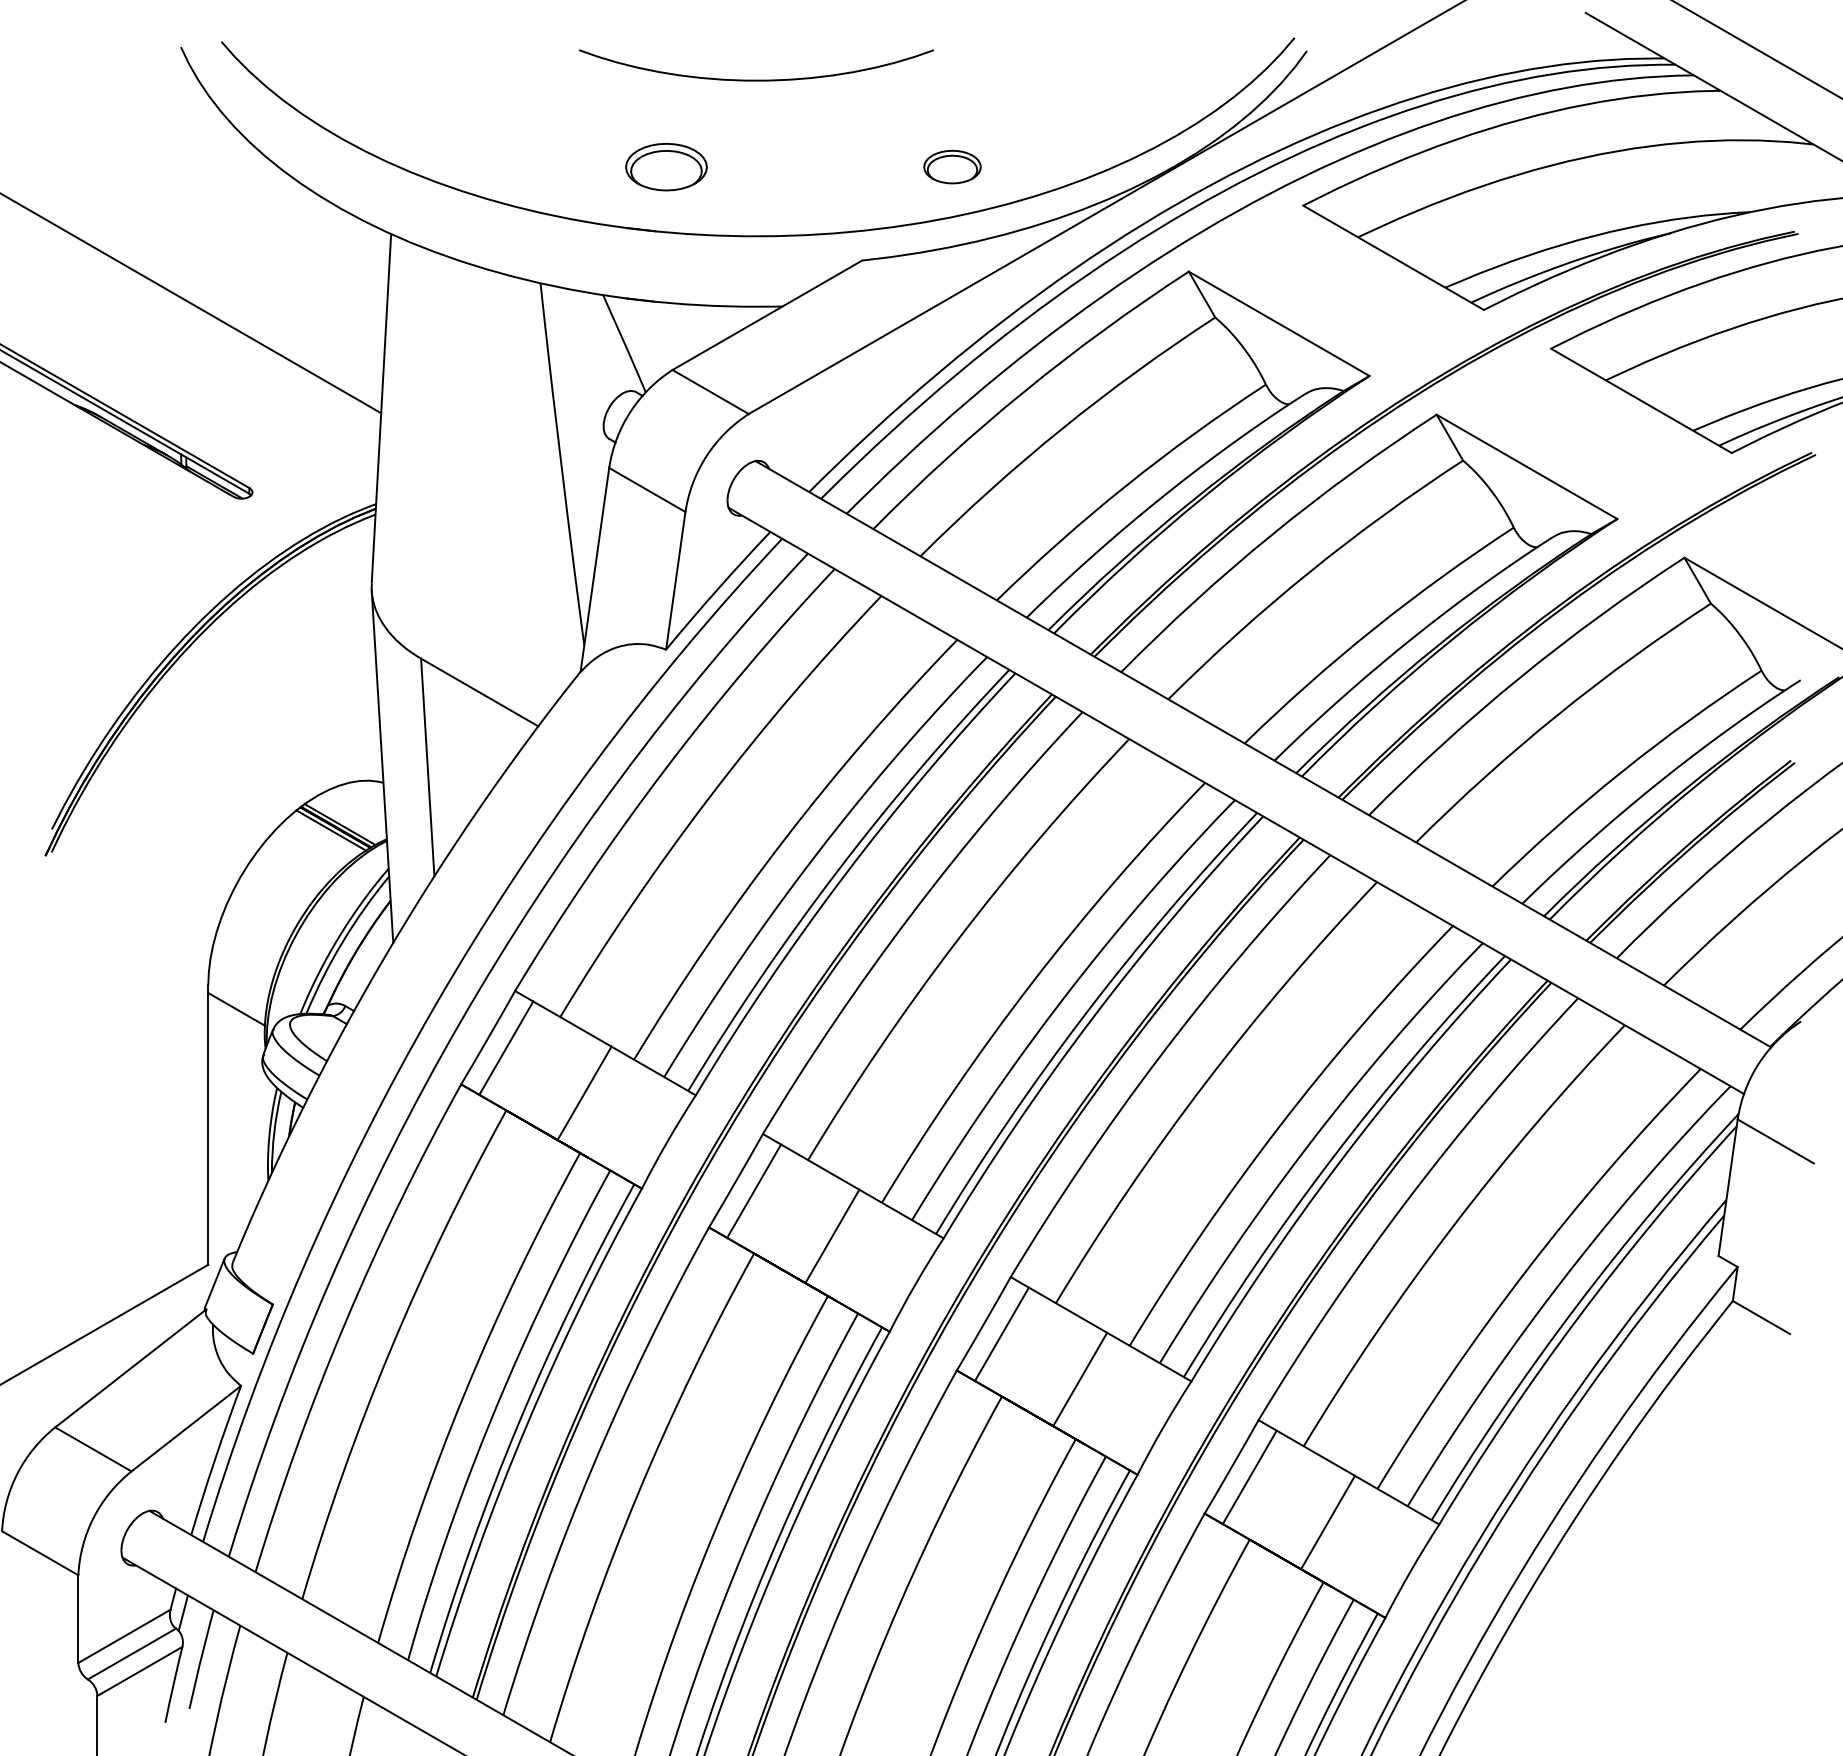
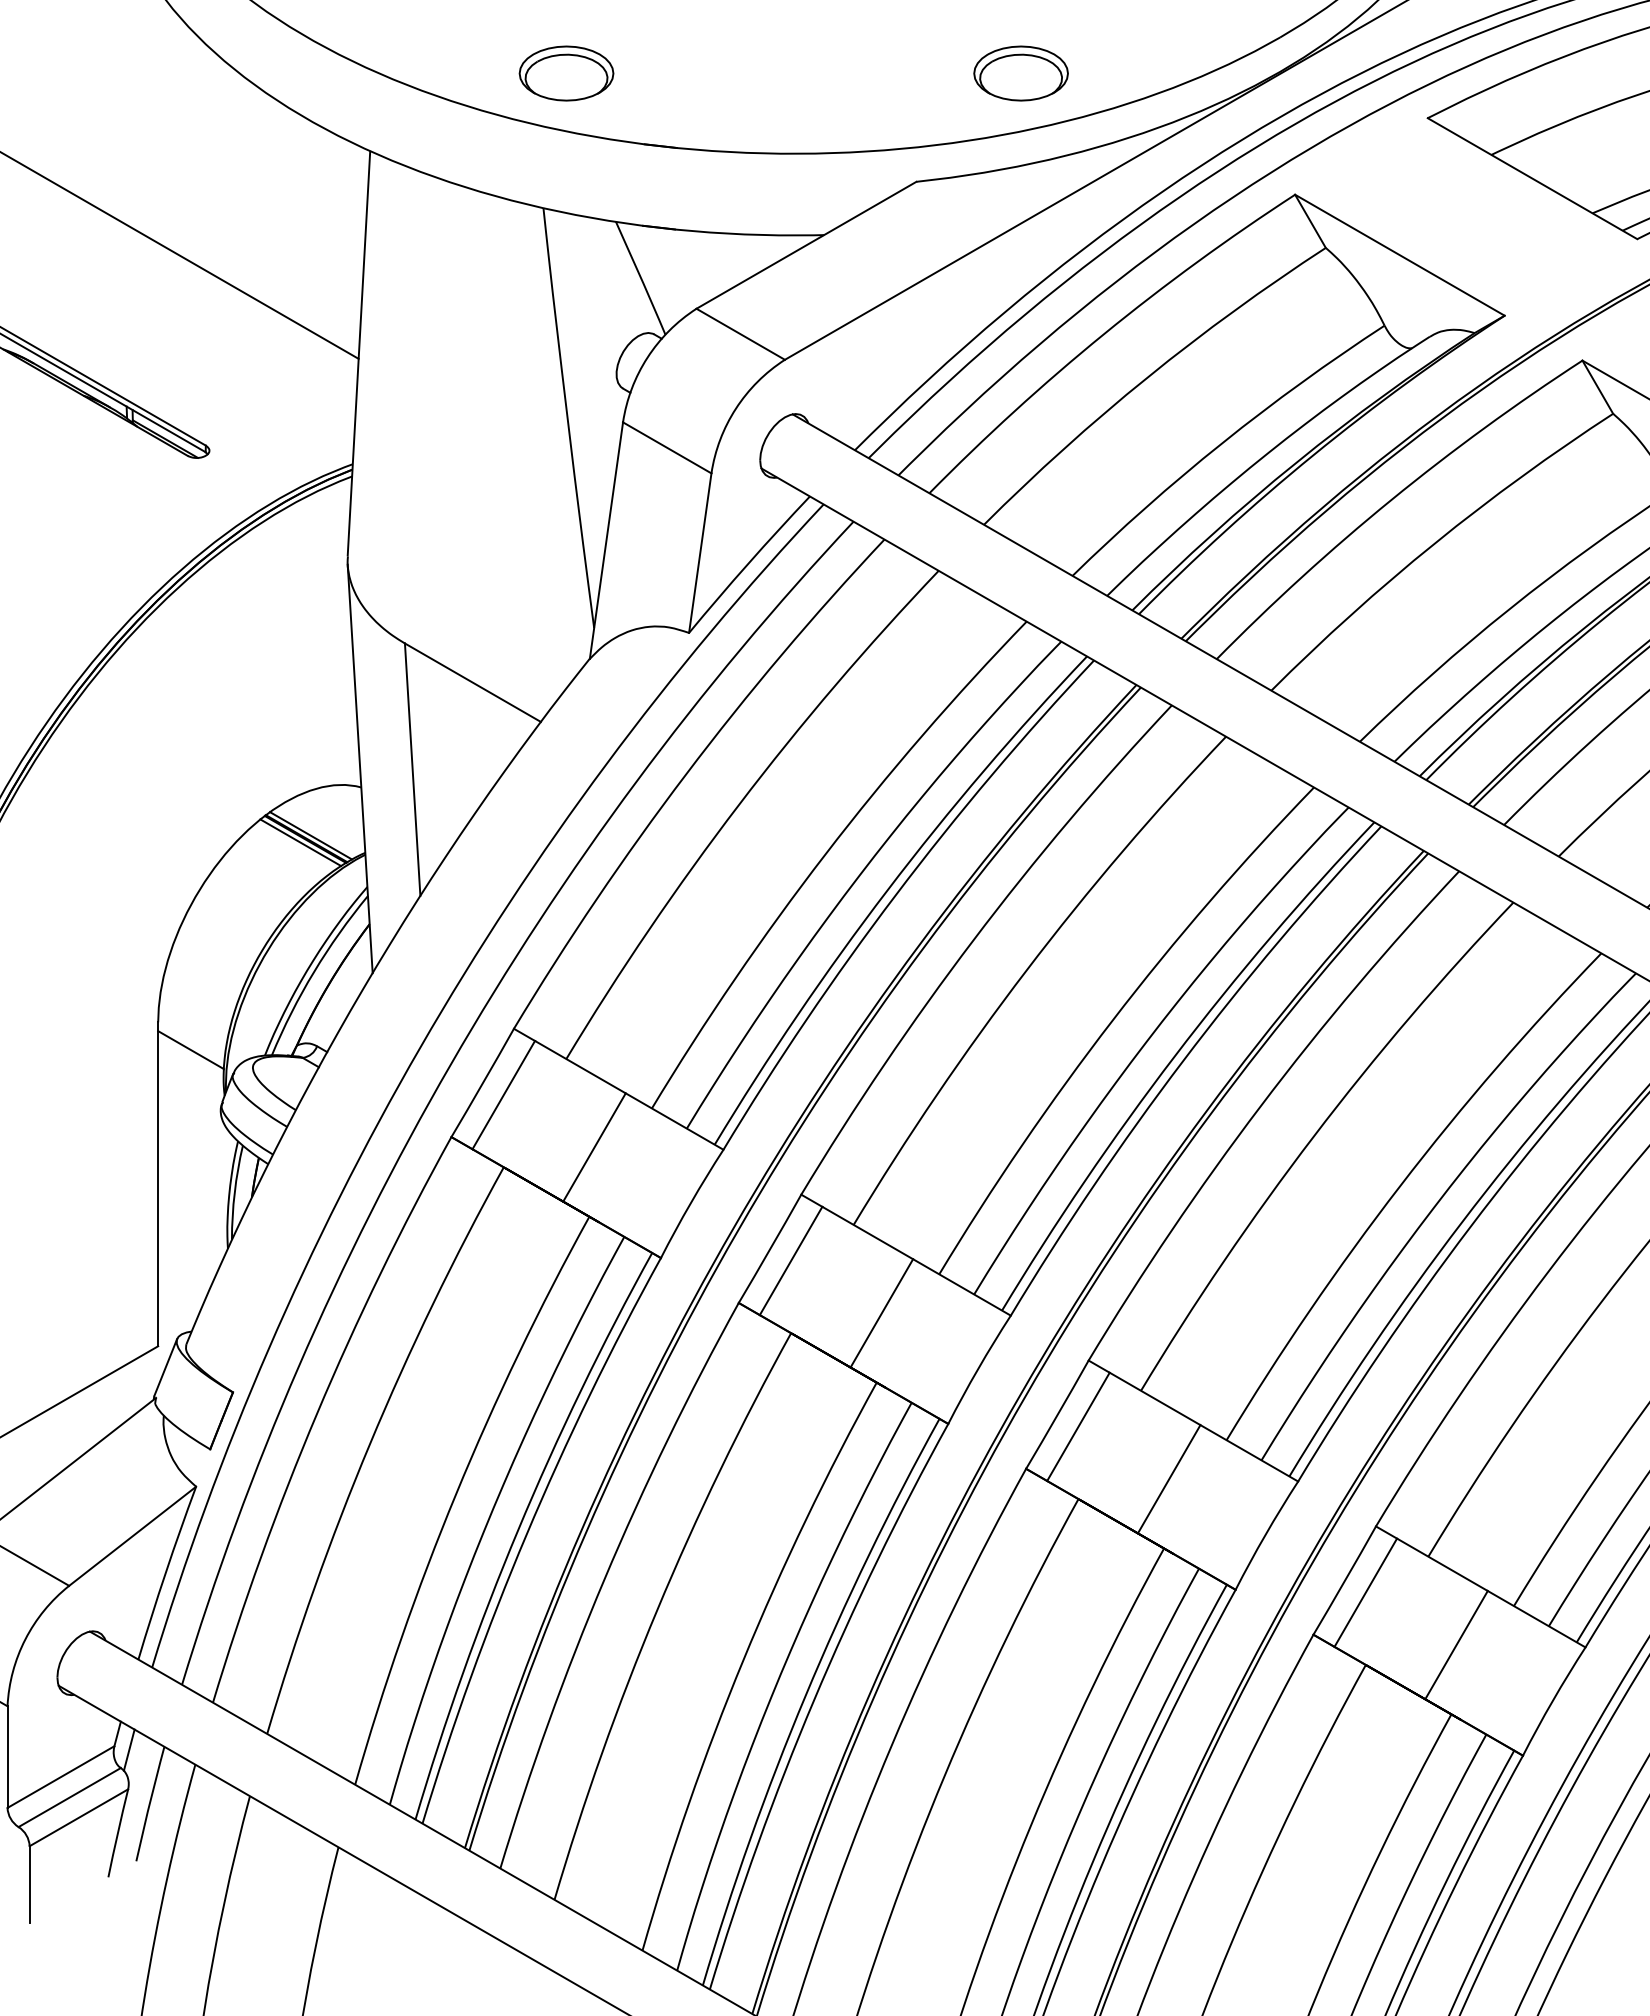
part: (666, 166) -> (566, 72), moved
part: (952, 166) -> (1021, 72), size x1.43

